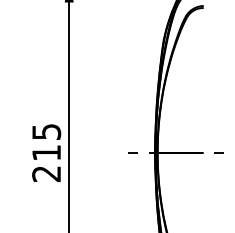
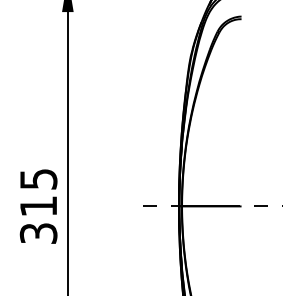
text: (46, 173) -> (38, 232), 215 -> 315

